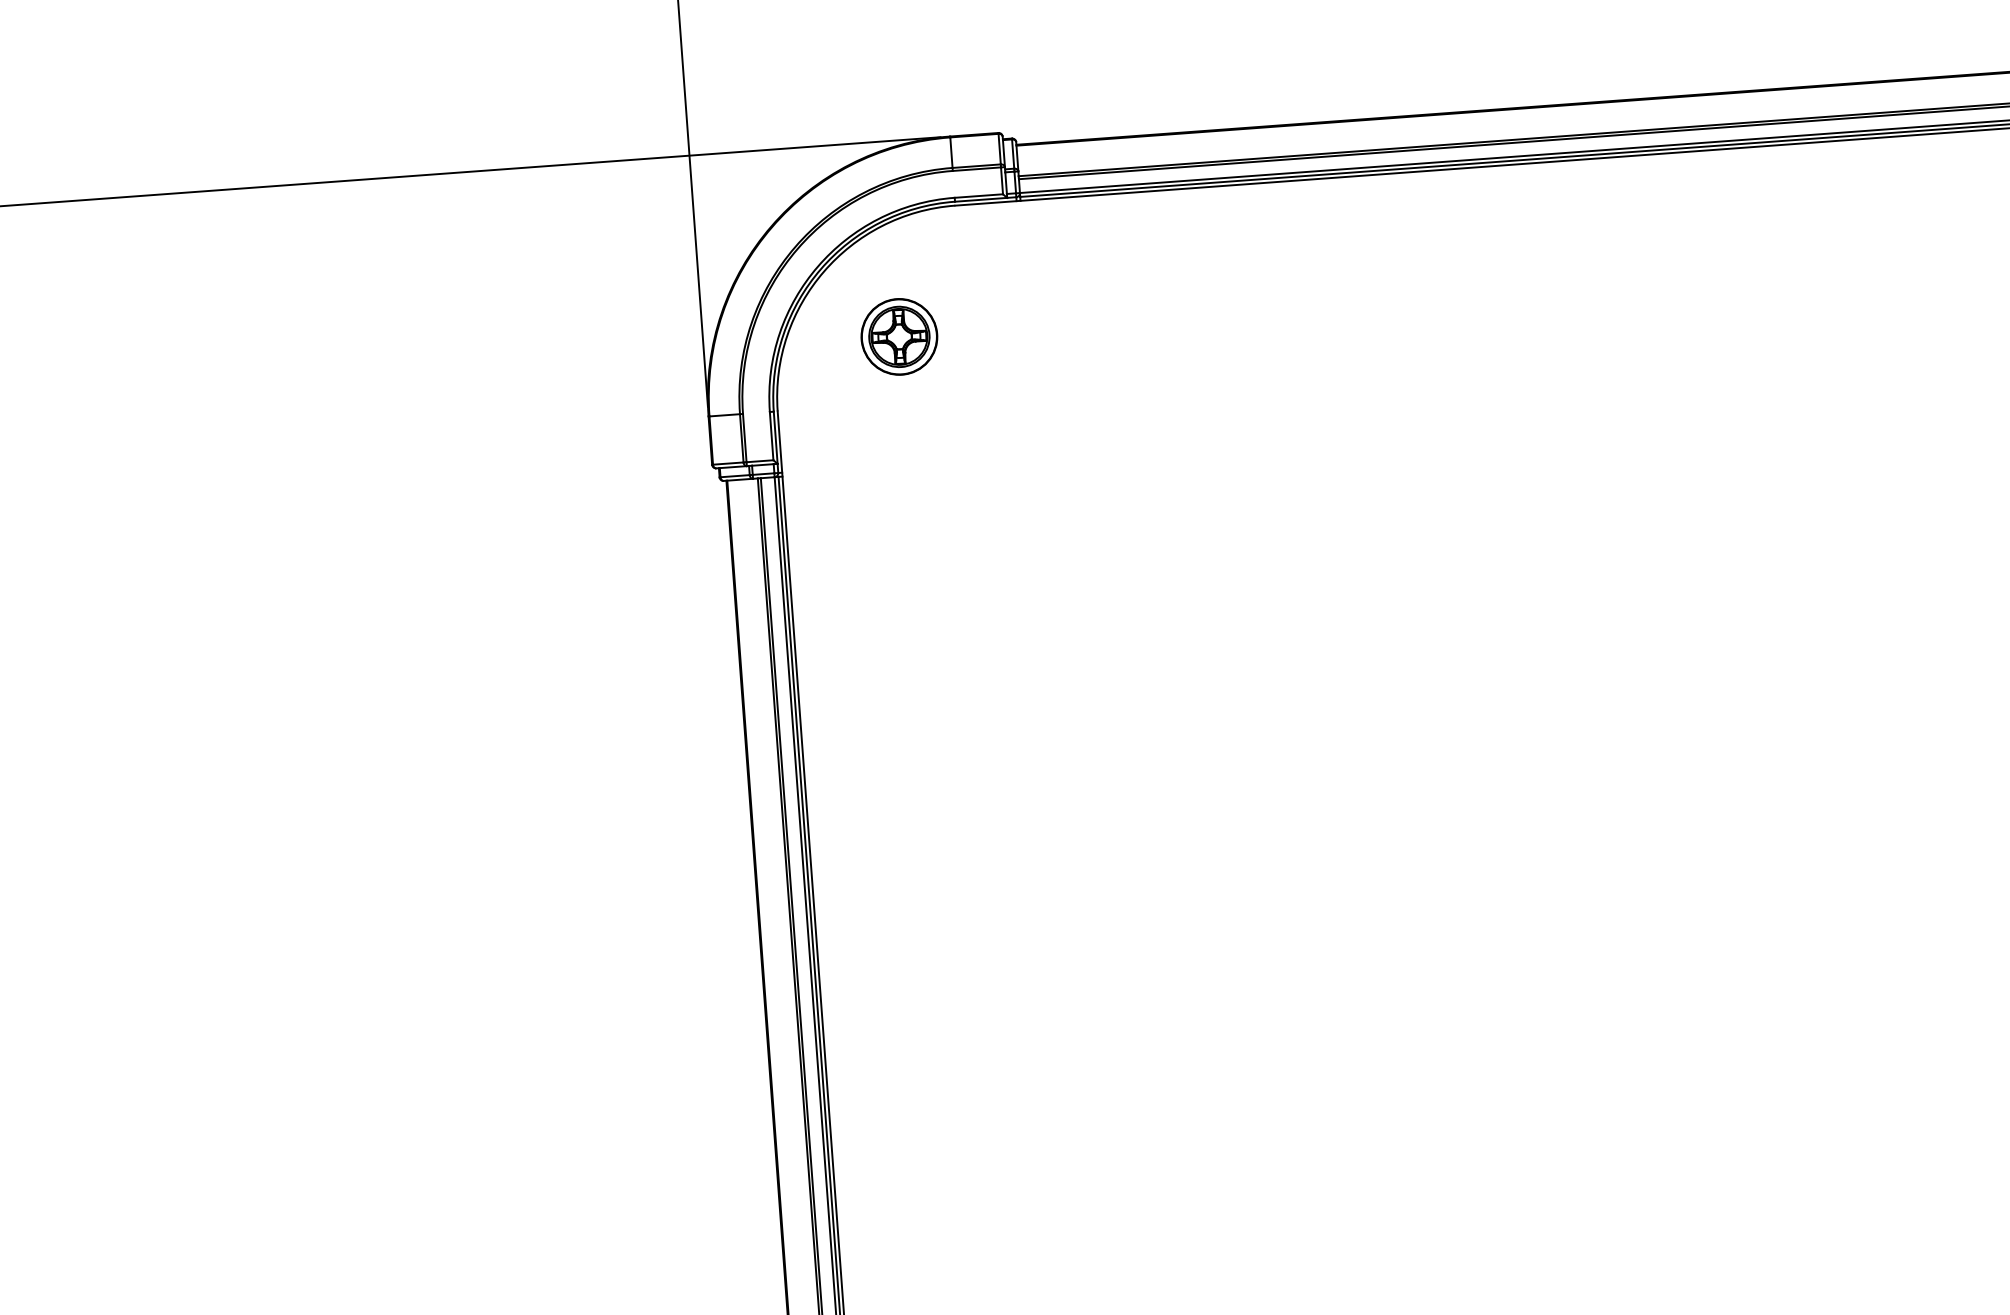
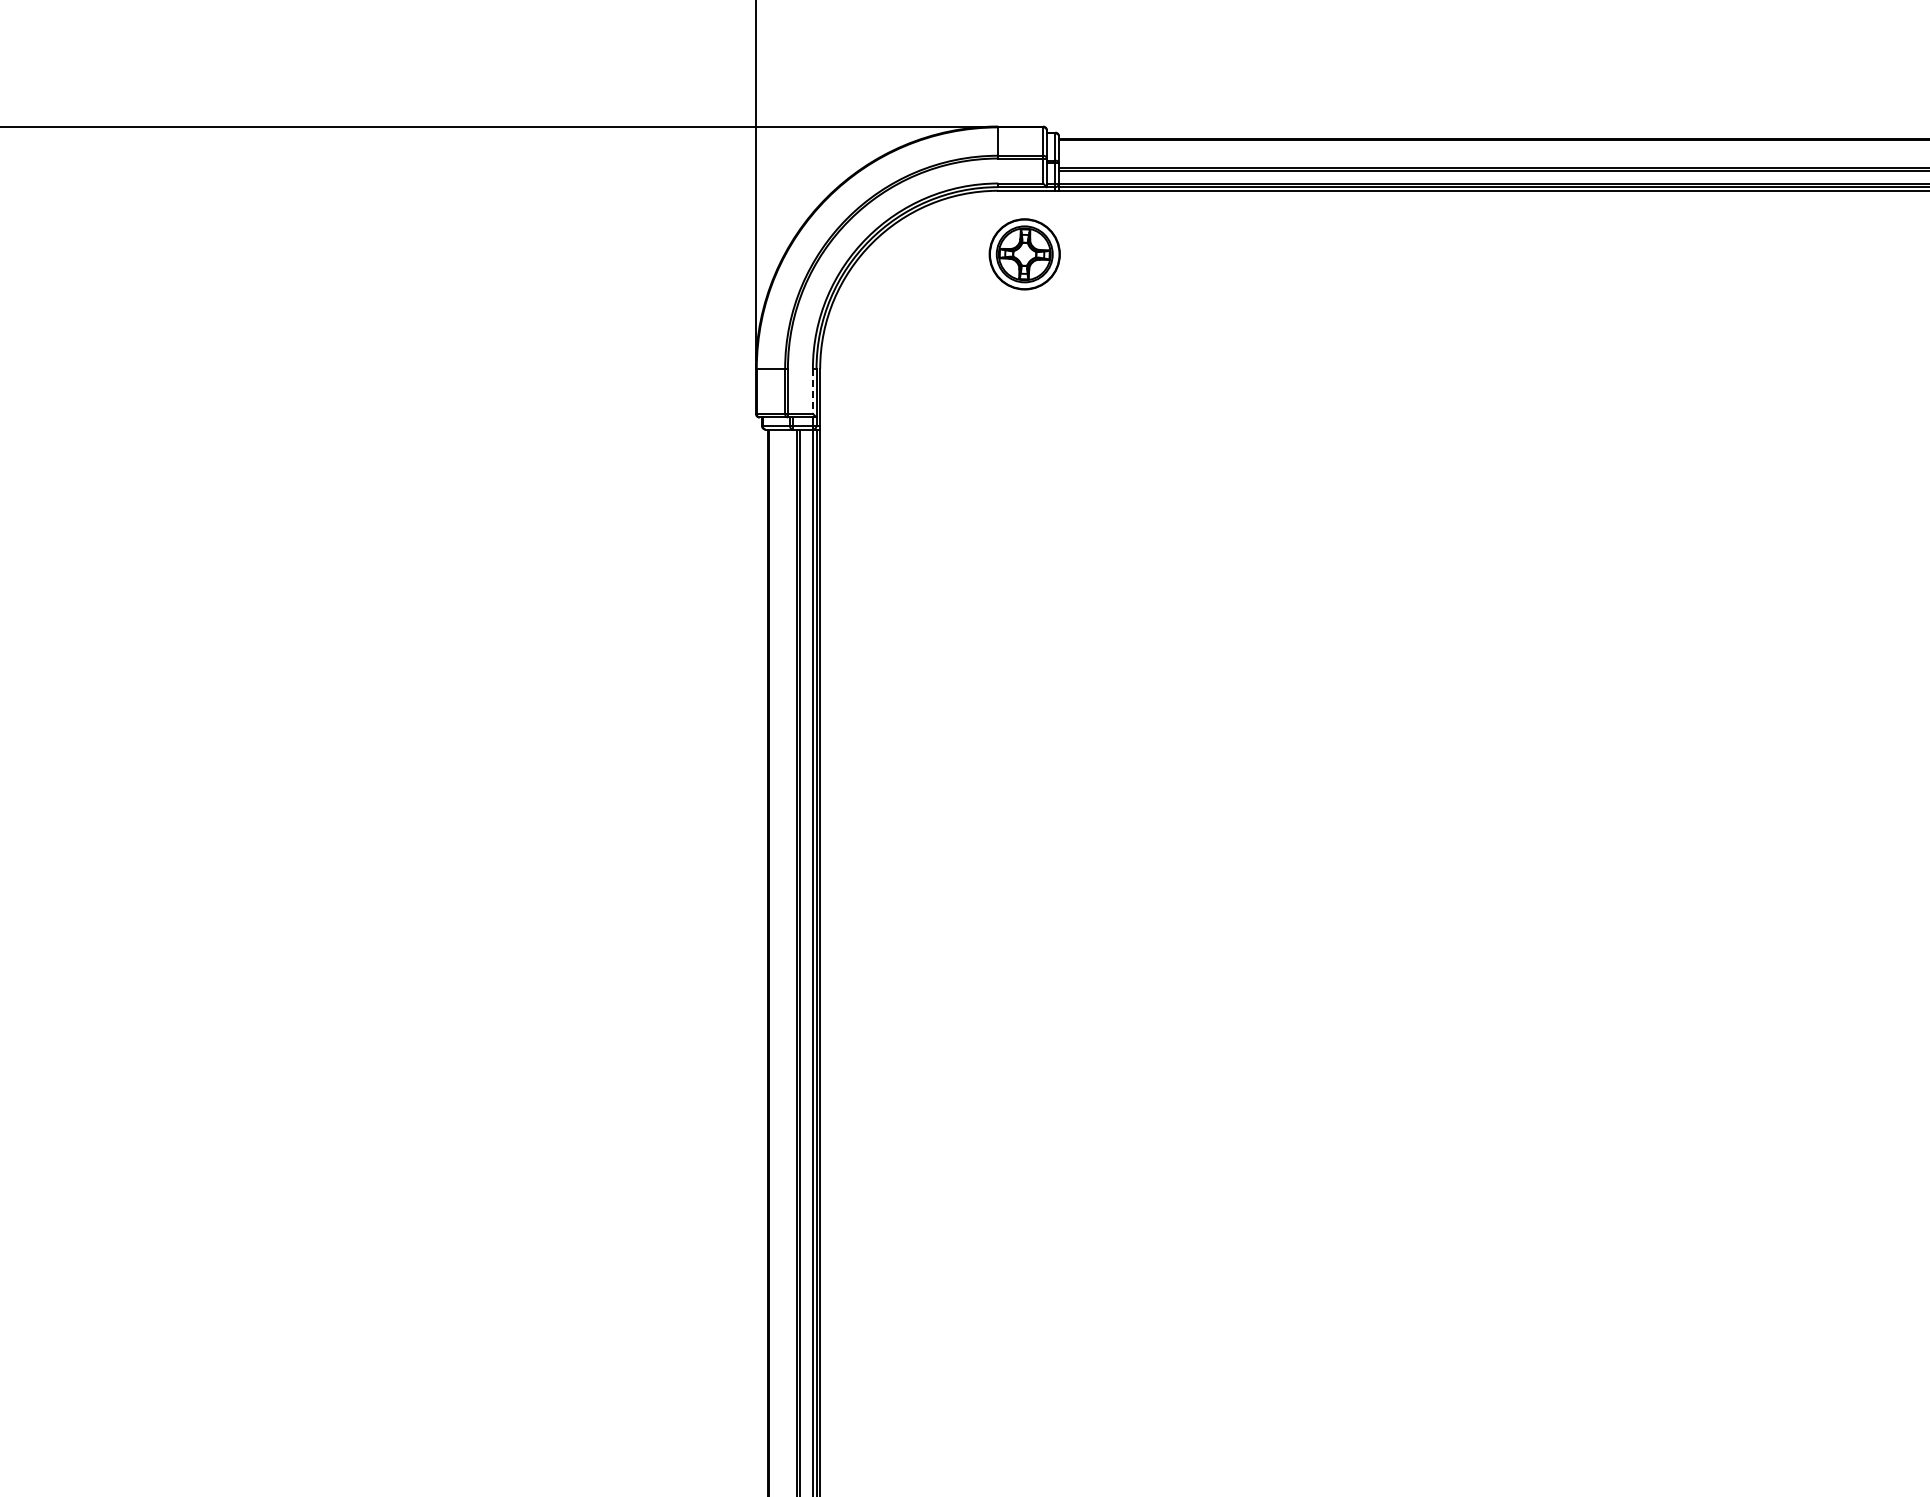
part: (899, 337) -> (1024, 254), moved
line: (771, 436) -> (812, 391), solid -> dashed

